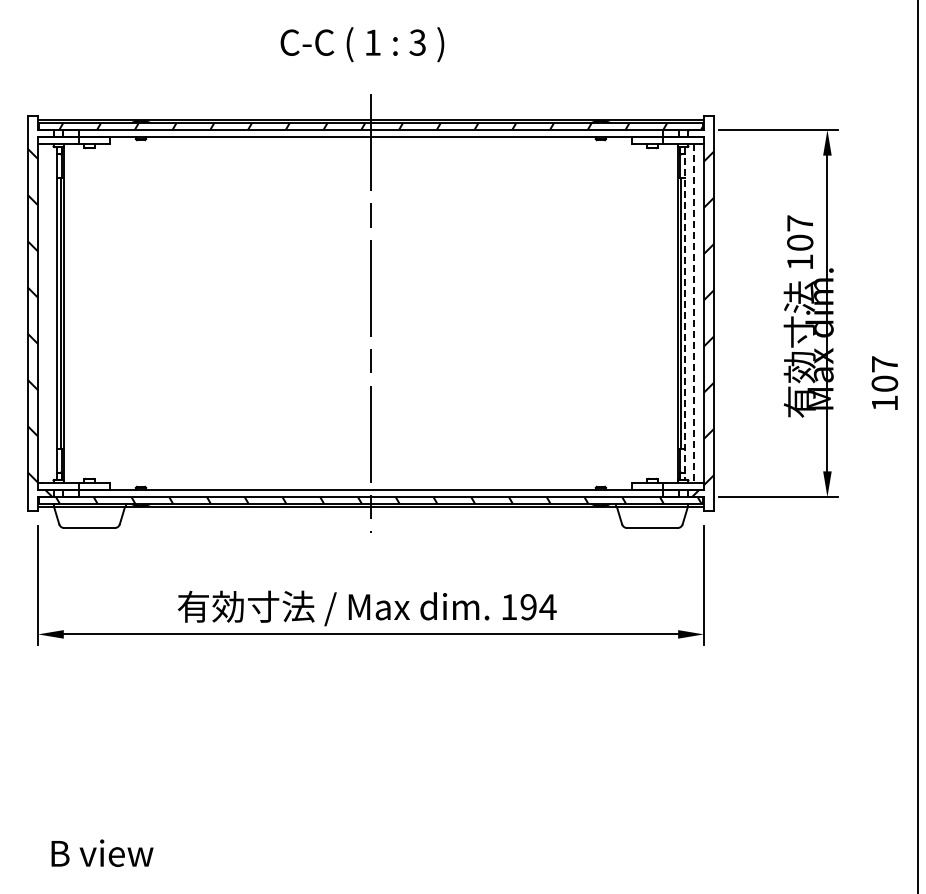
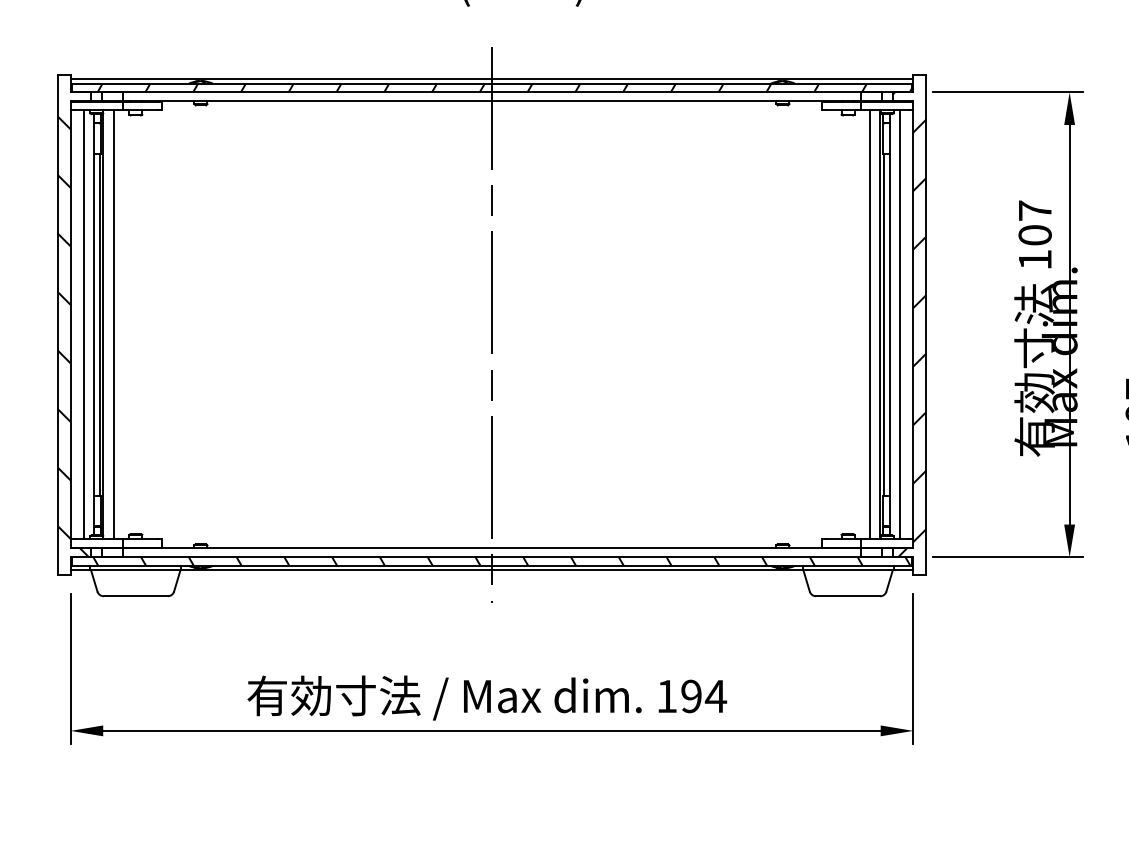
line: (48, 313) -> (83, 324), added
line: (72, 313) -> (114, 324), added
line: (669, 313) -> (869, 324), added
line: (693, 313) -> (900, 324), dashed -> solid
line: (685, 314) -> (890, 326), dashed -> solid

